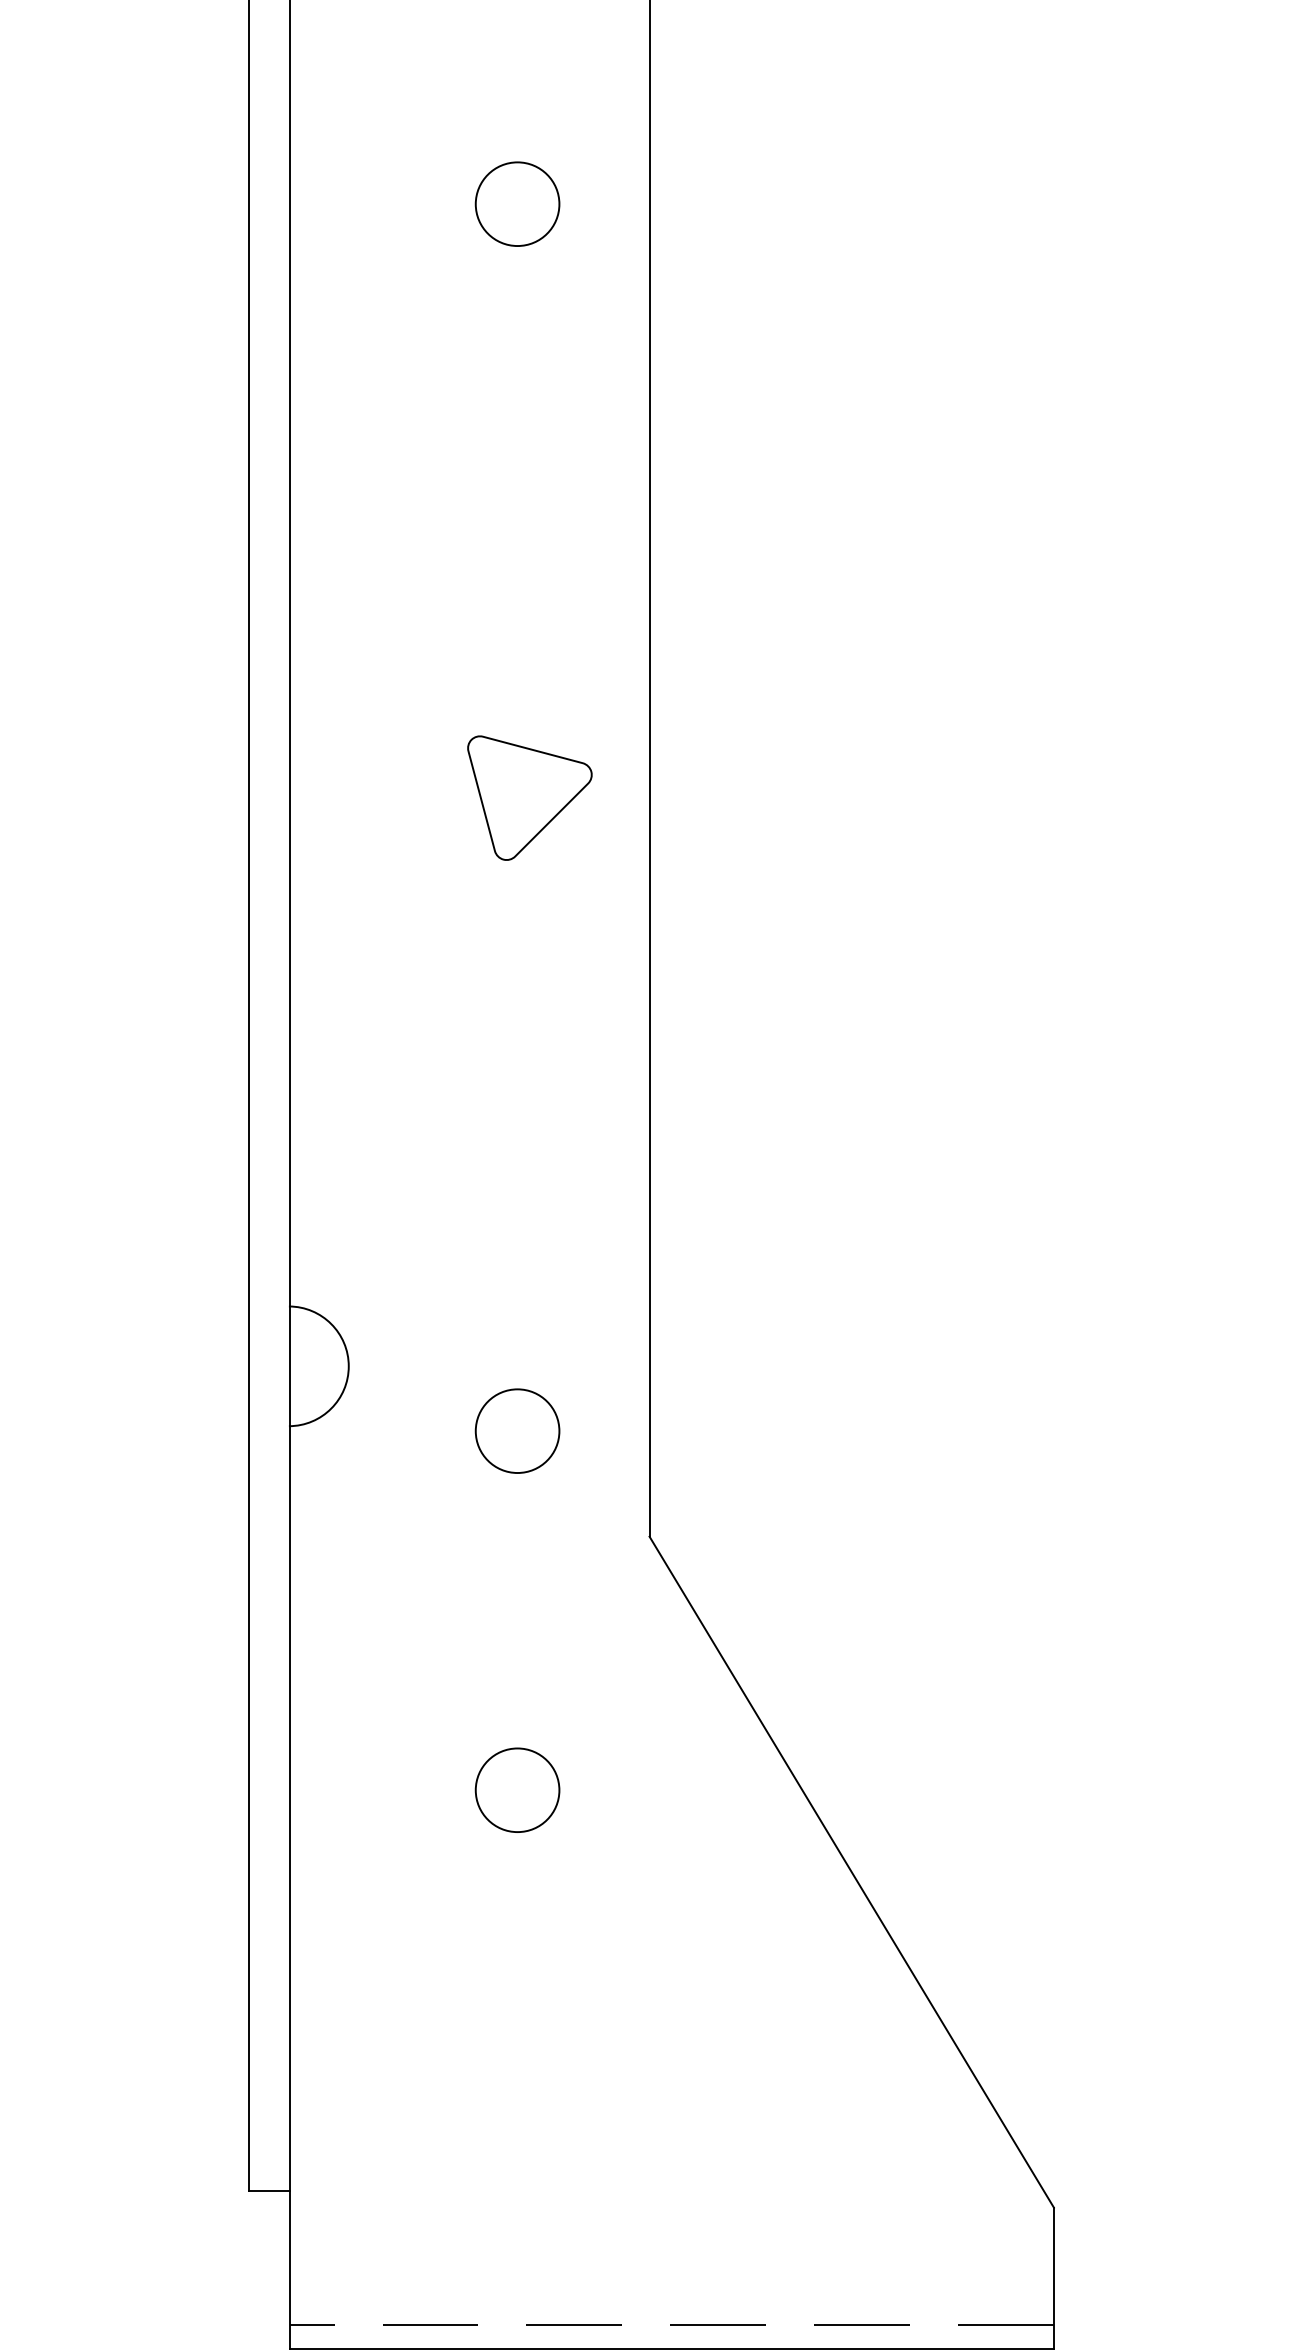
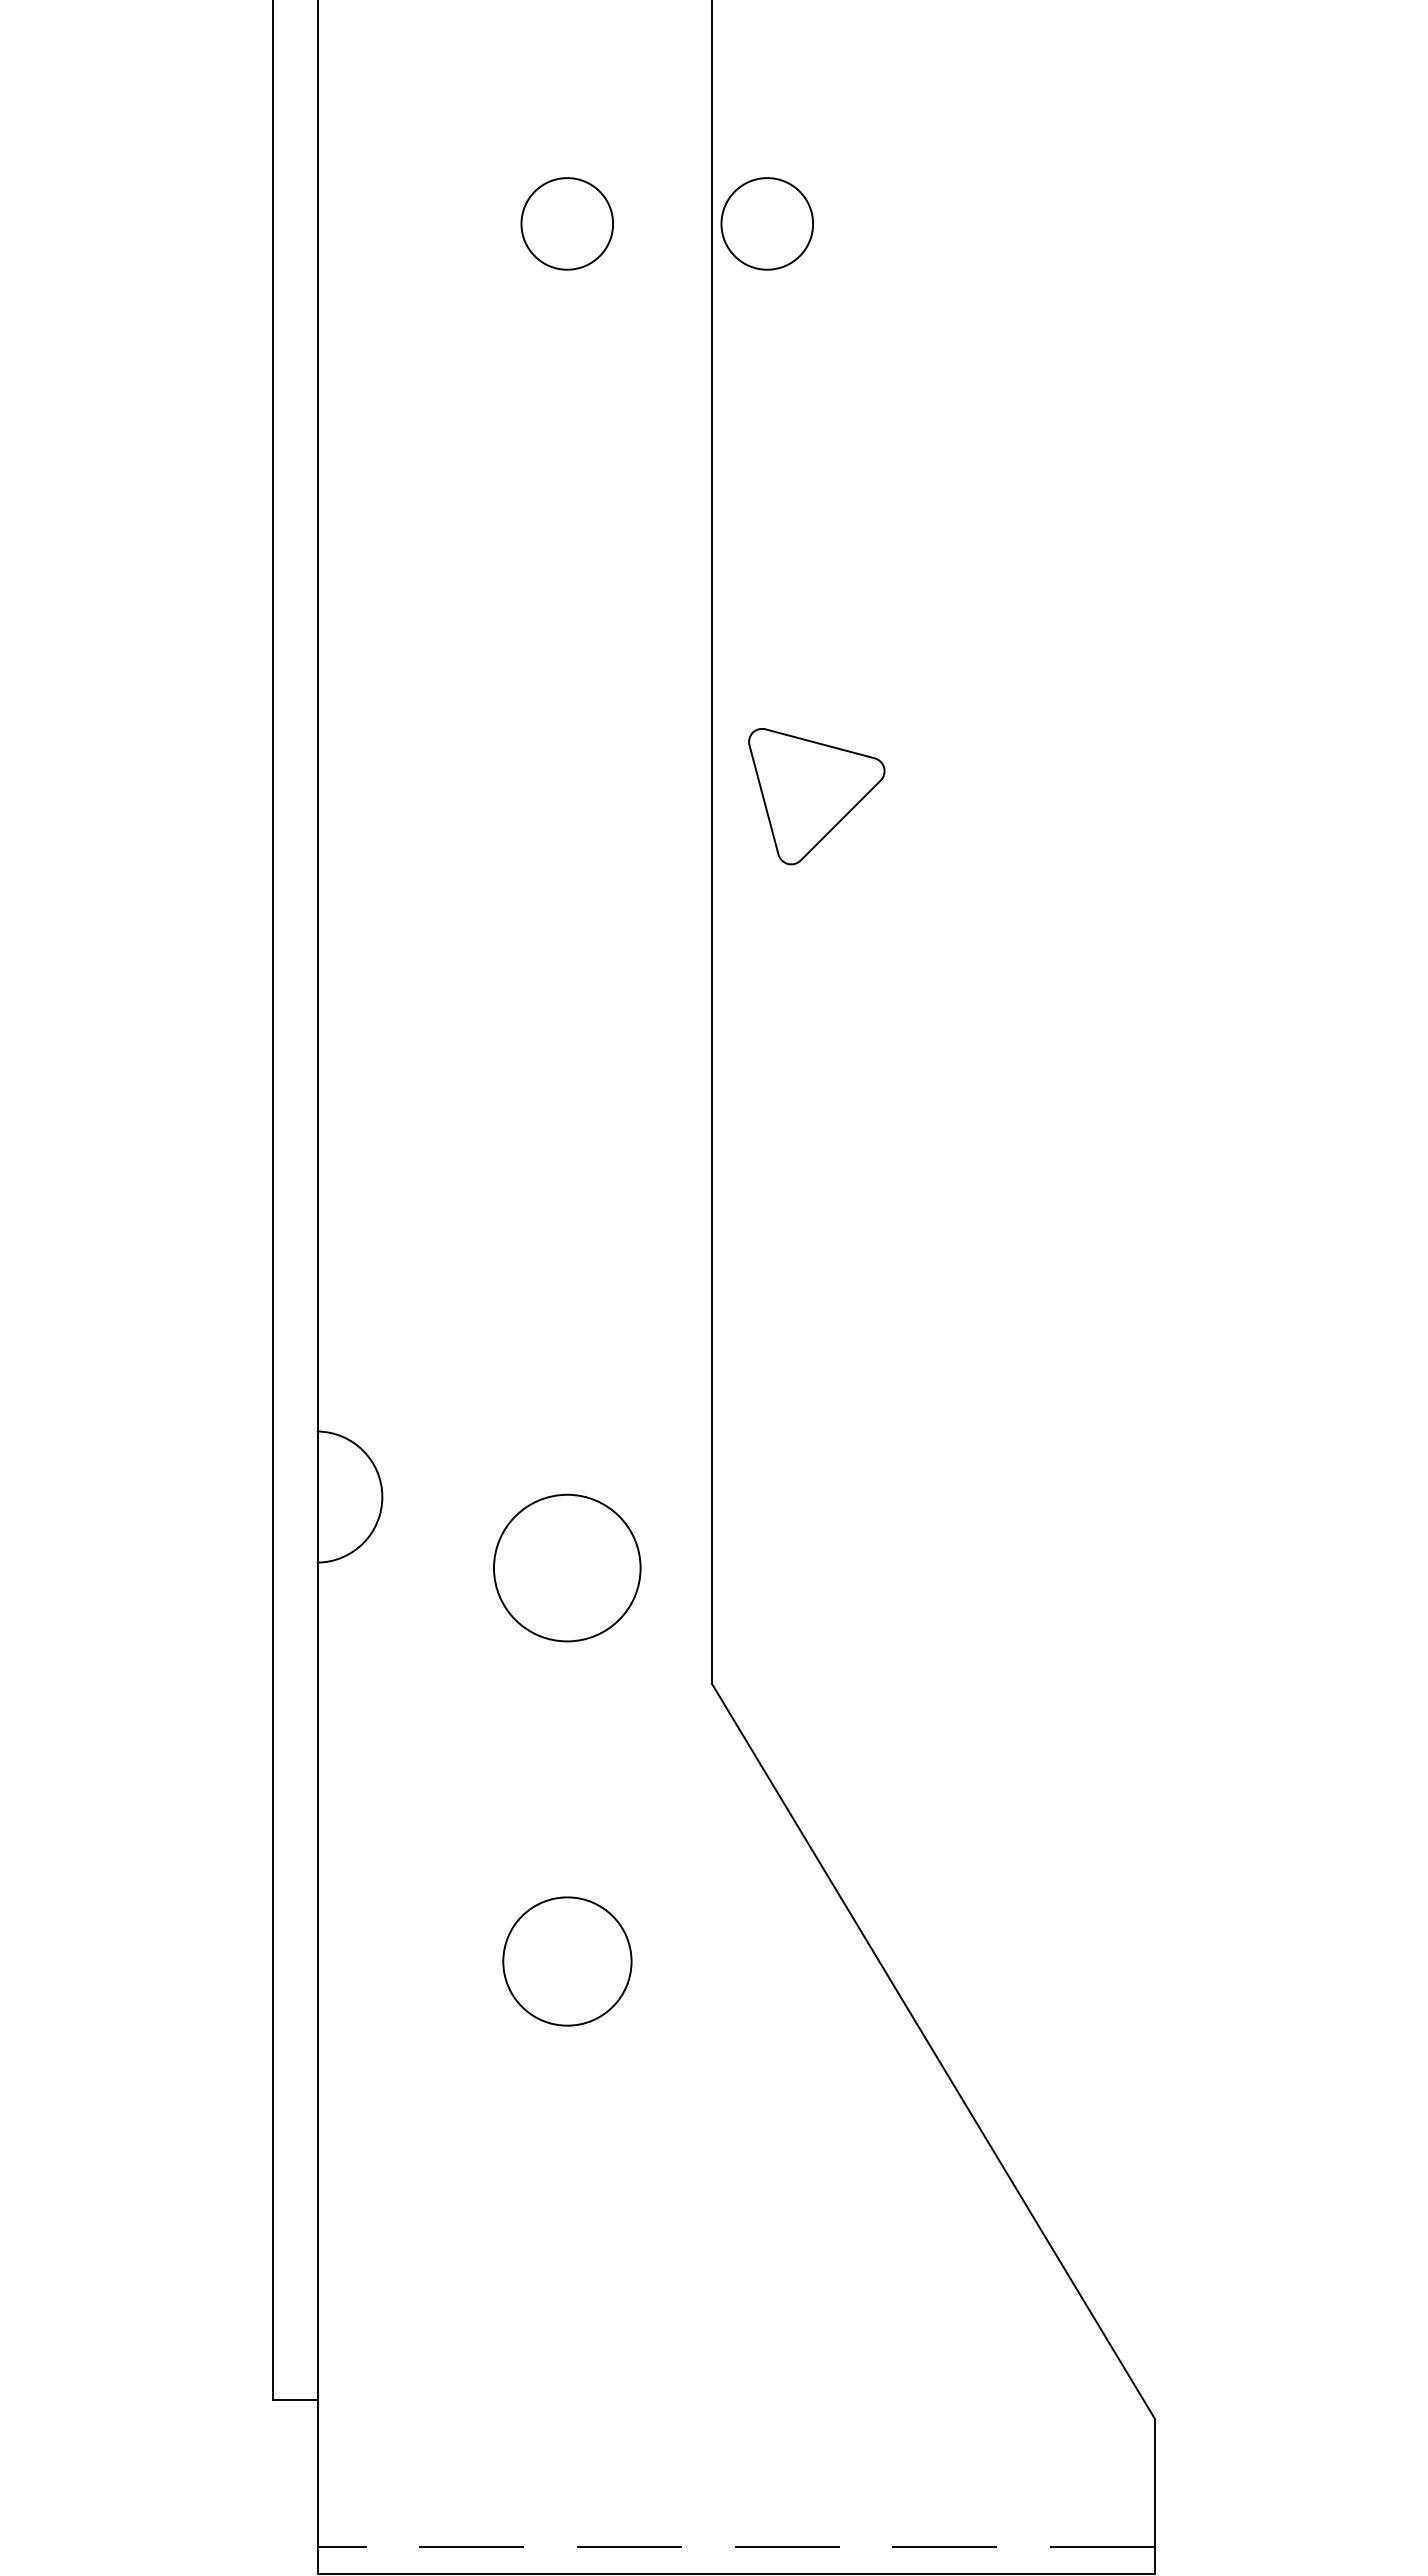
circle: (699, 203) -> (766, 223), added
part: (529, 798) -> (816, 796), moved
circle: (517, 1430) -> (567, 1567), size x1.6
circle: (516, 1790) -> (566, 1961), size x1.4

